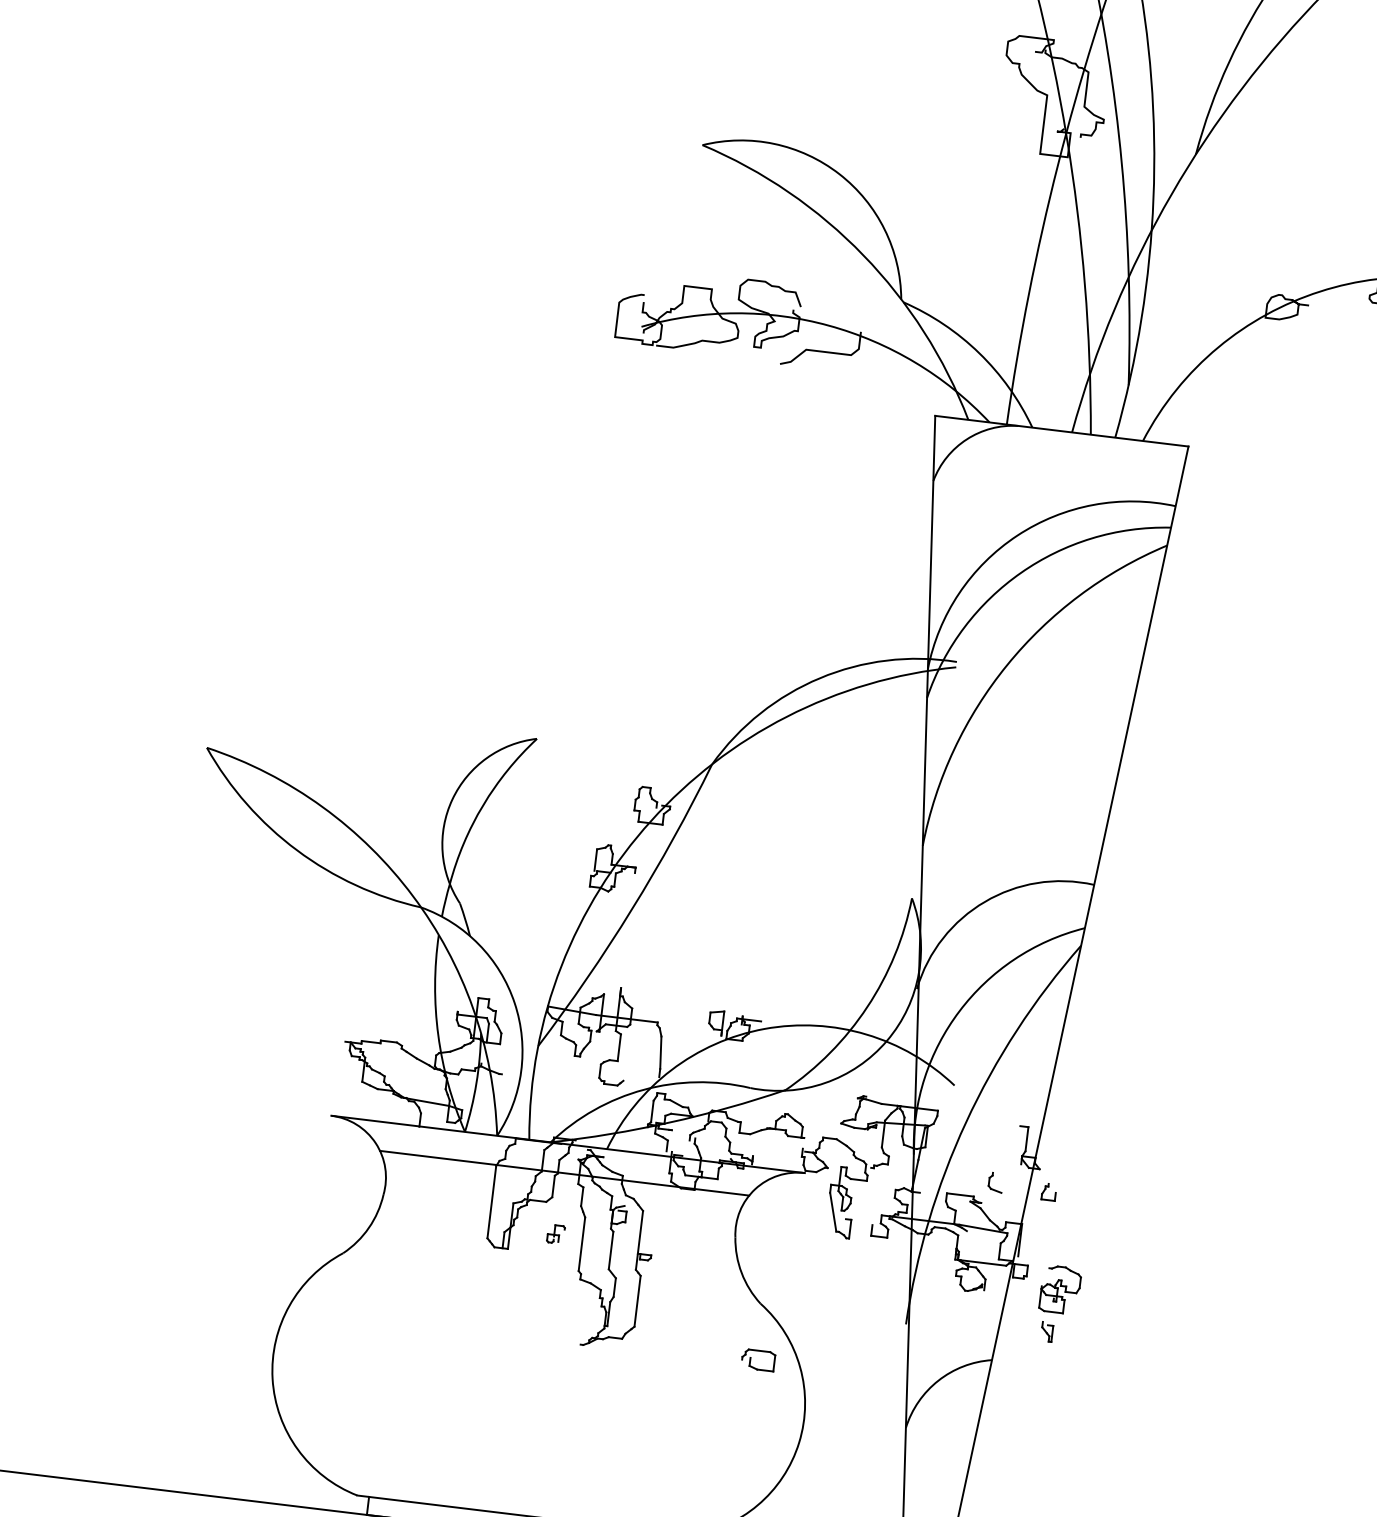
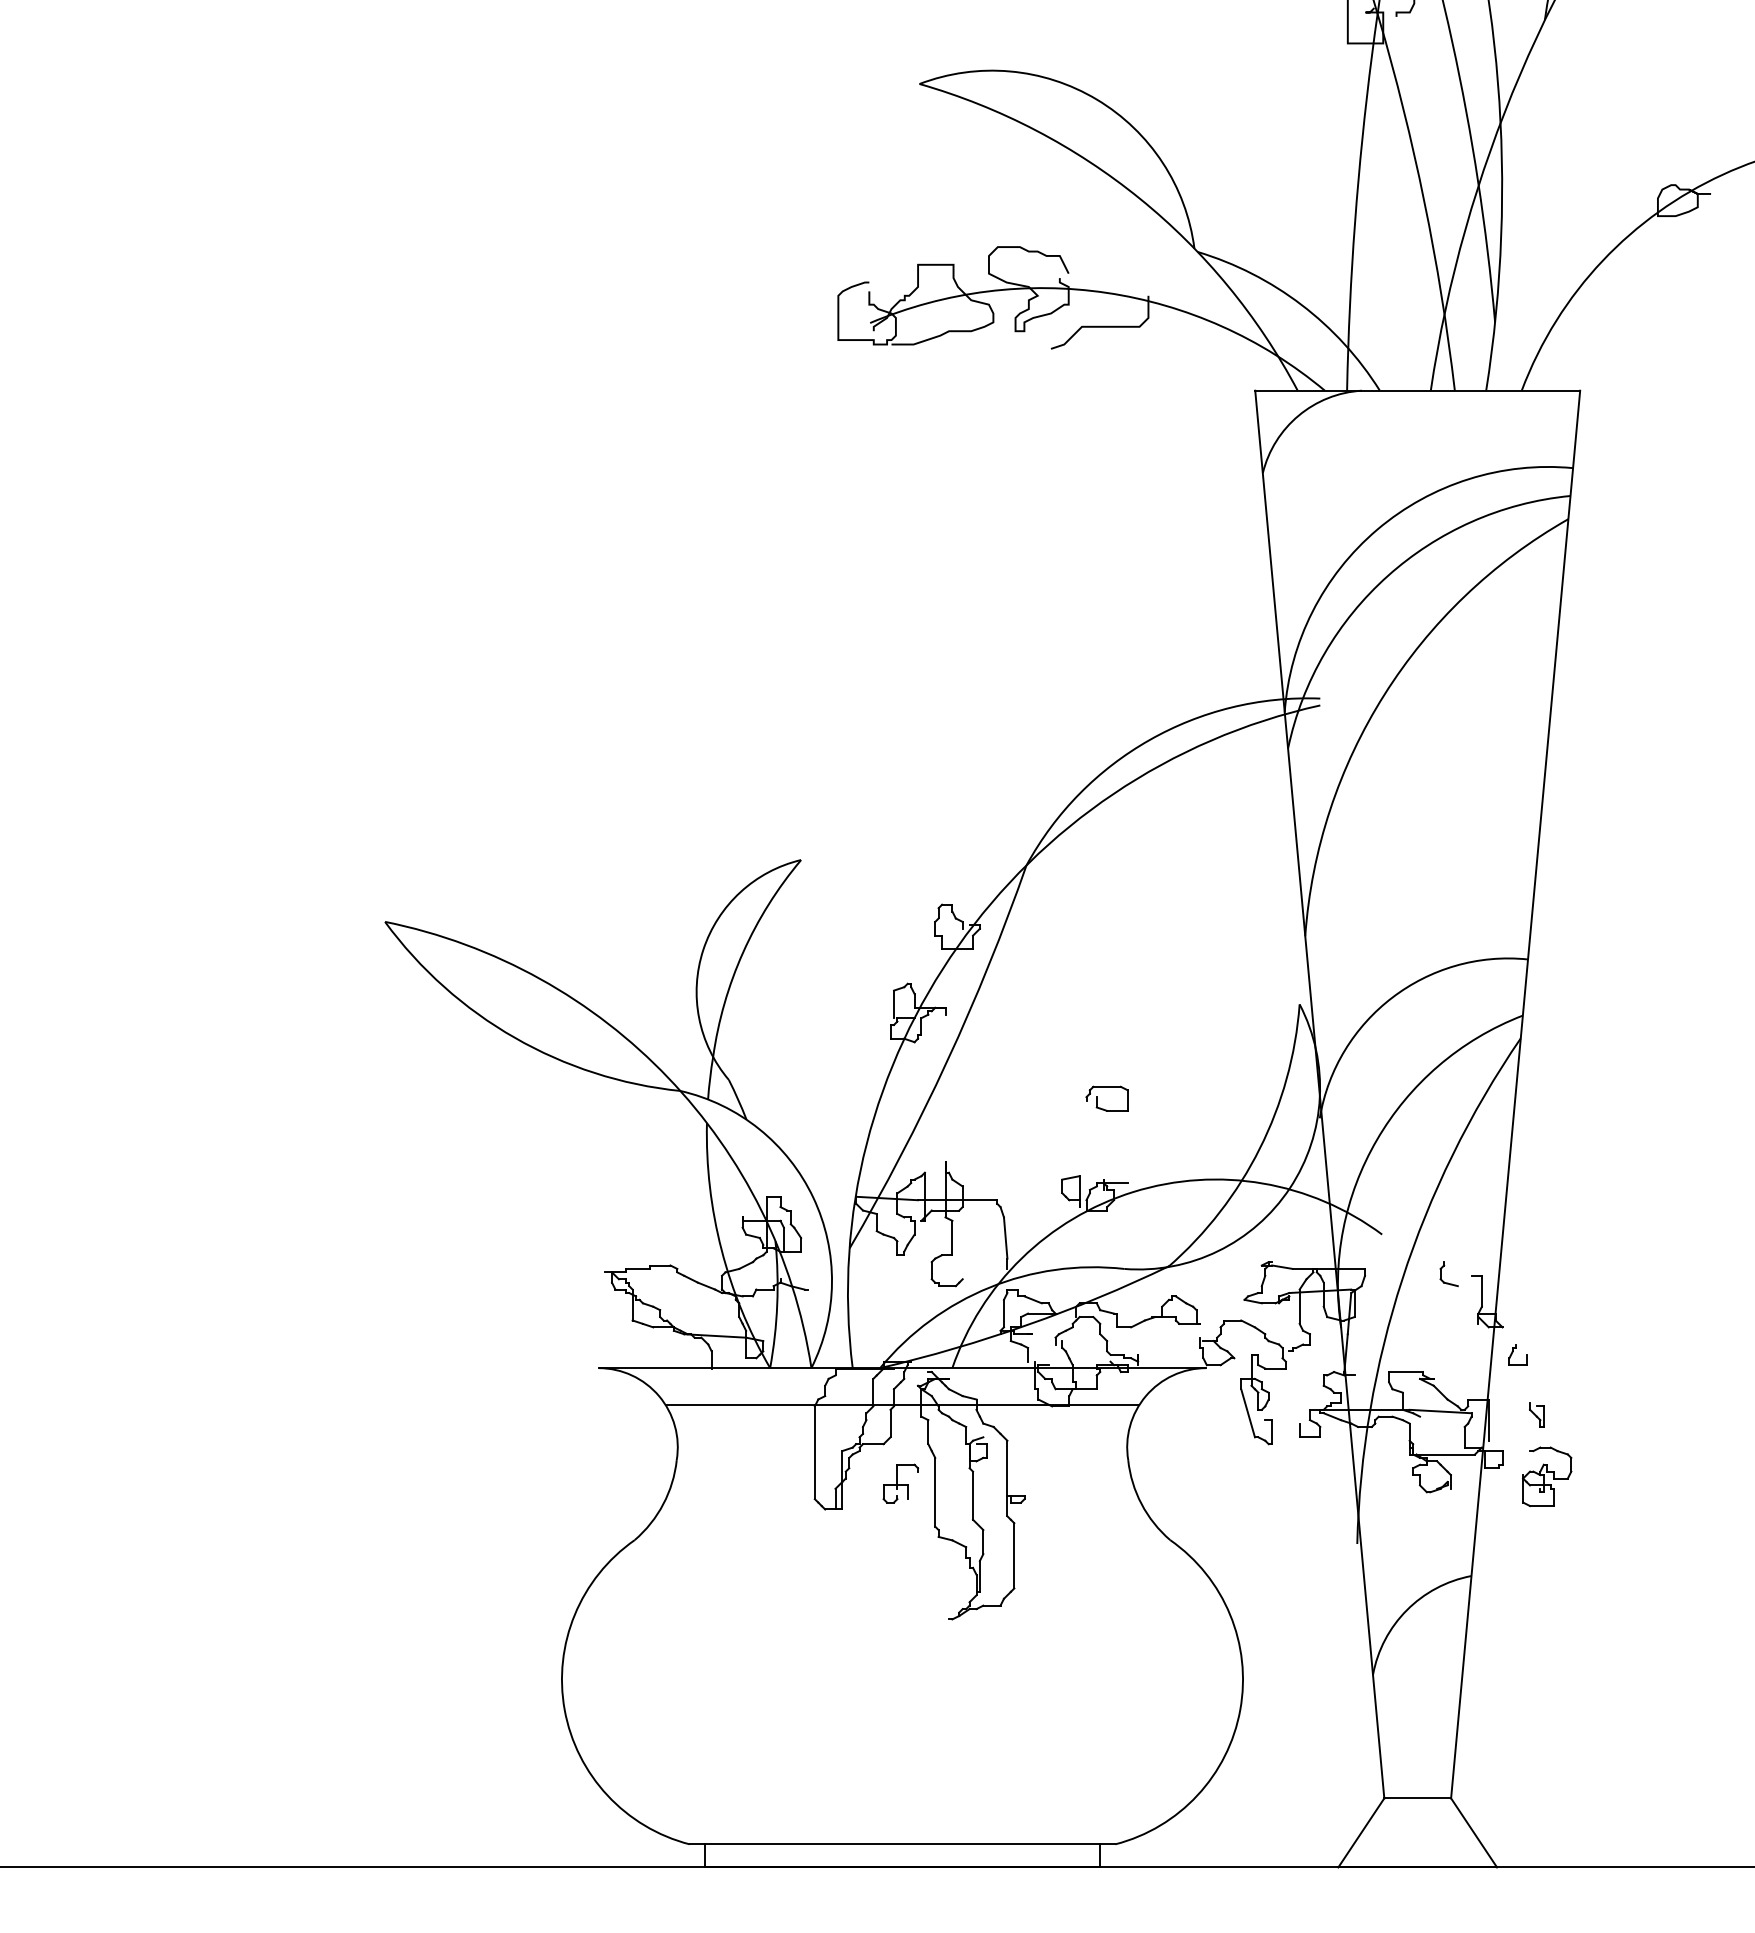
part: (989, 1182) -> (1441, 1274), moved
part: (555, 1234) -> (900, 1483), size x1.67
part: (1046, 1331) -> (1536, 1414), moved
part: (750, 1359) -> (1097, 1098), moved

